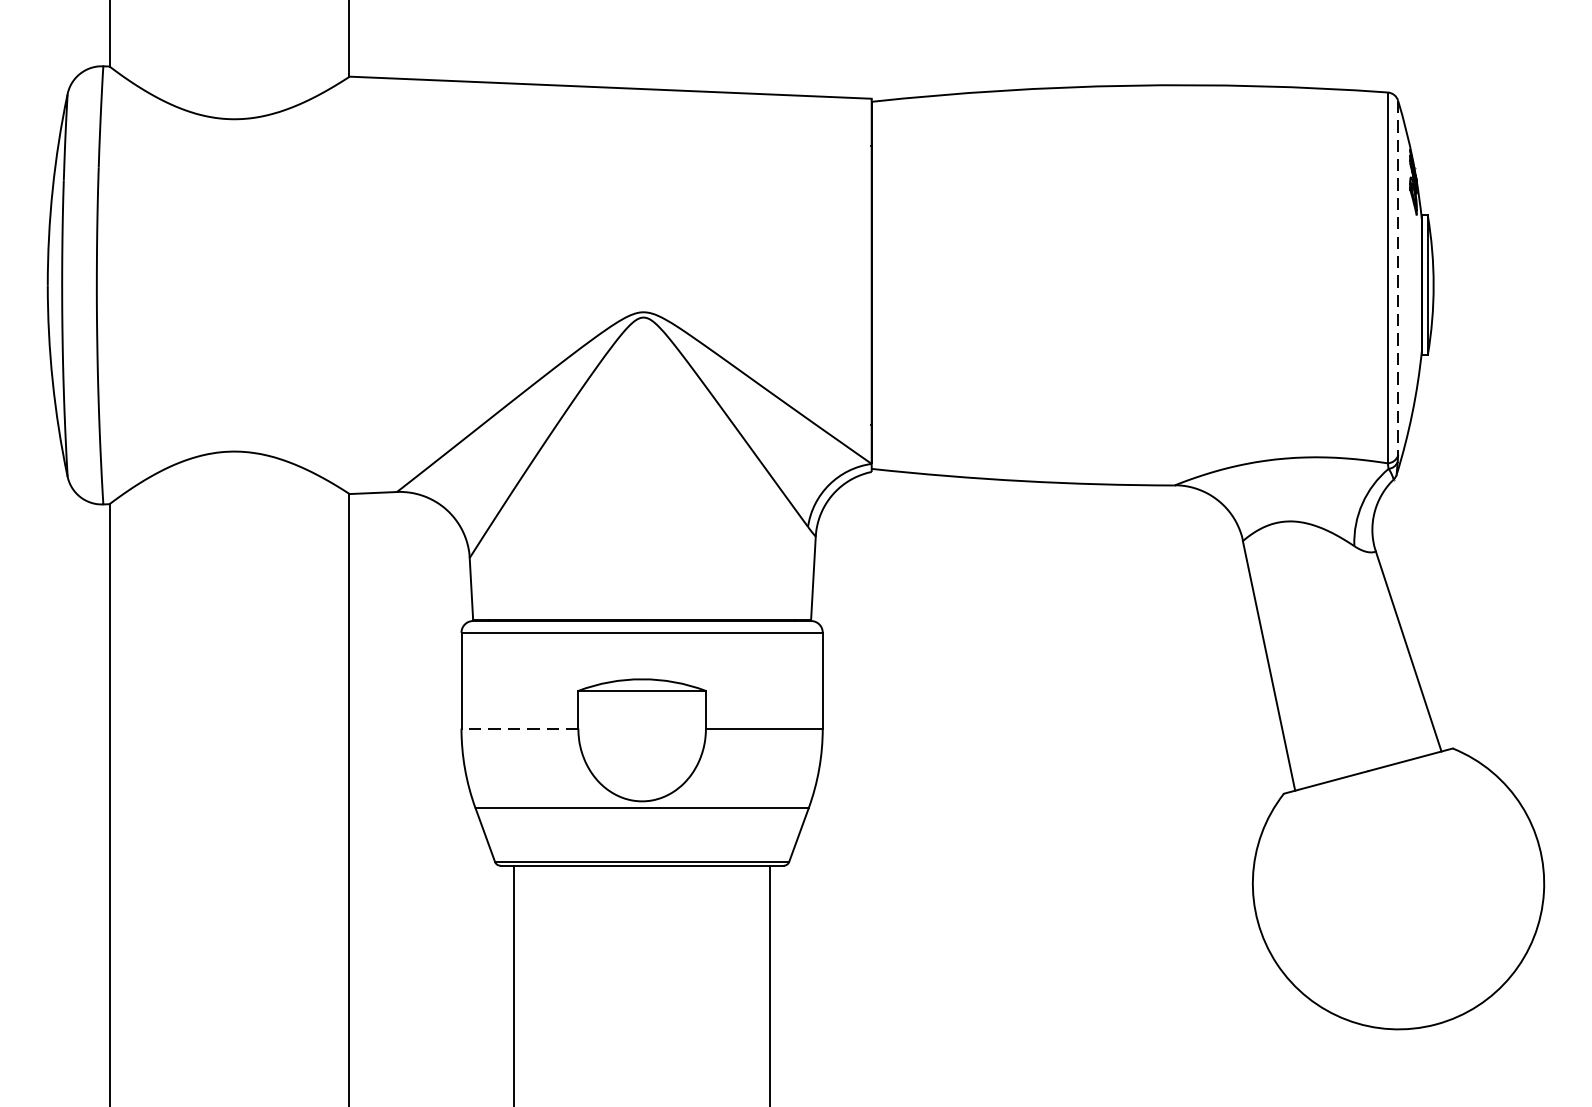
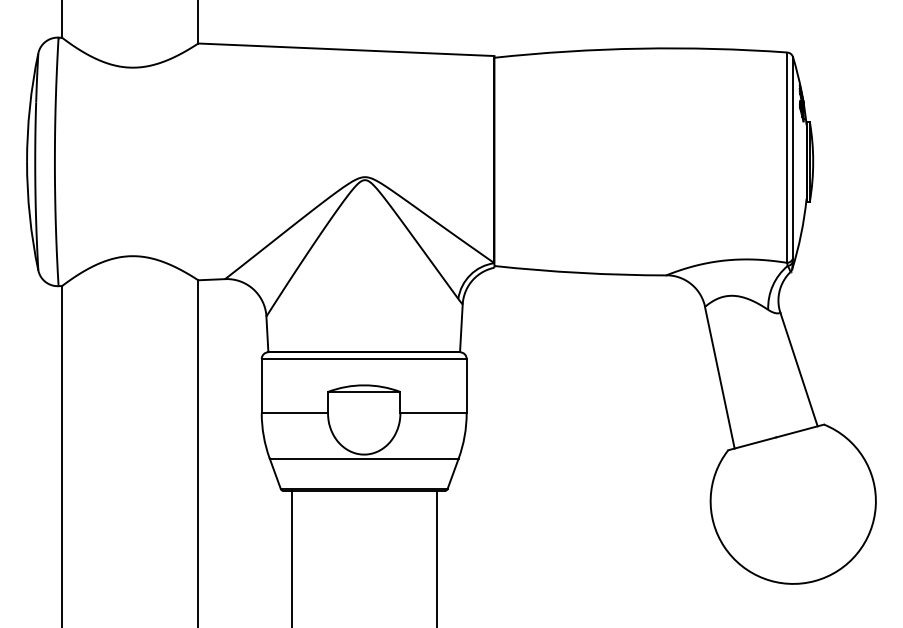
line: (1398, 277) -> (793, 157), dashed -> solid
line: (519, 728) -> (294, 413), dashed -> solid

